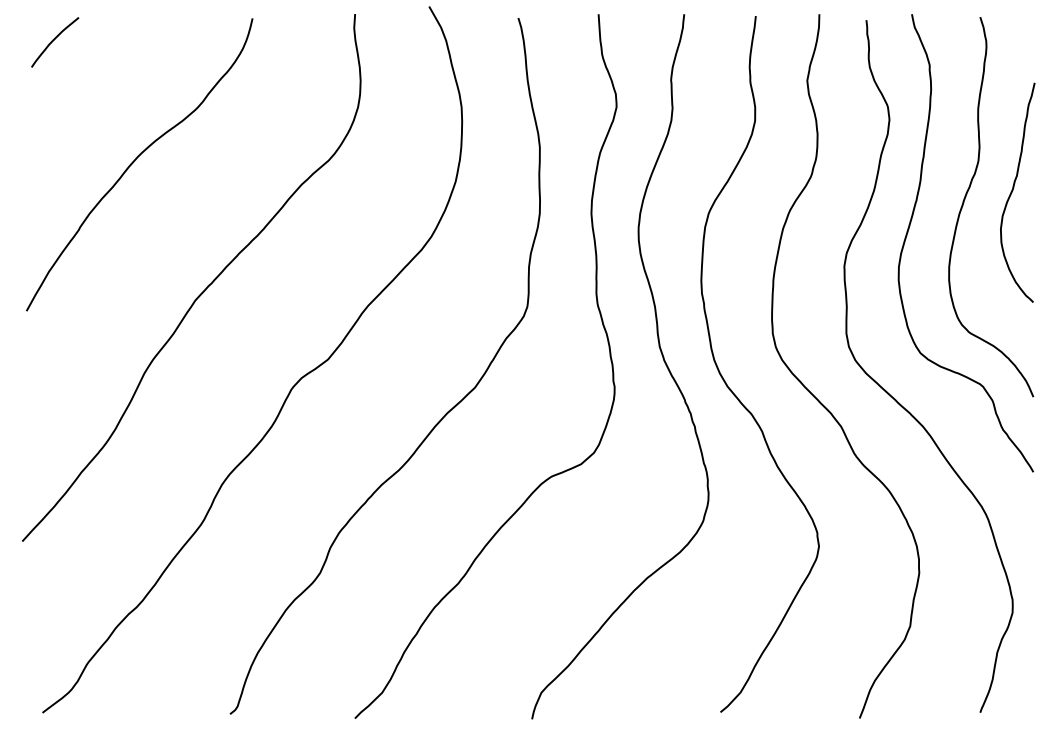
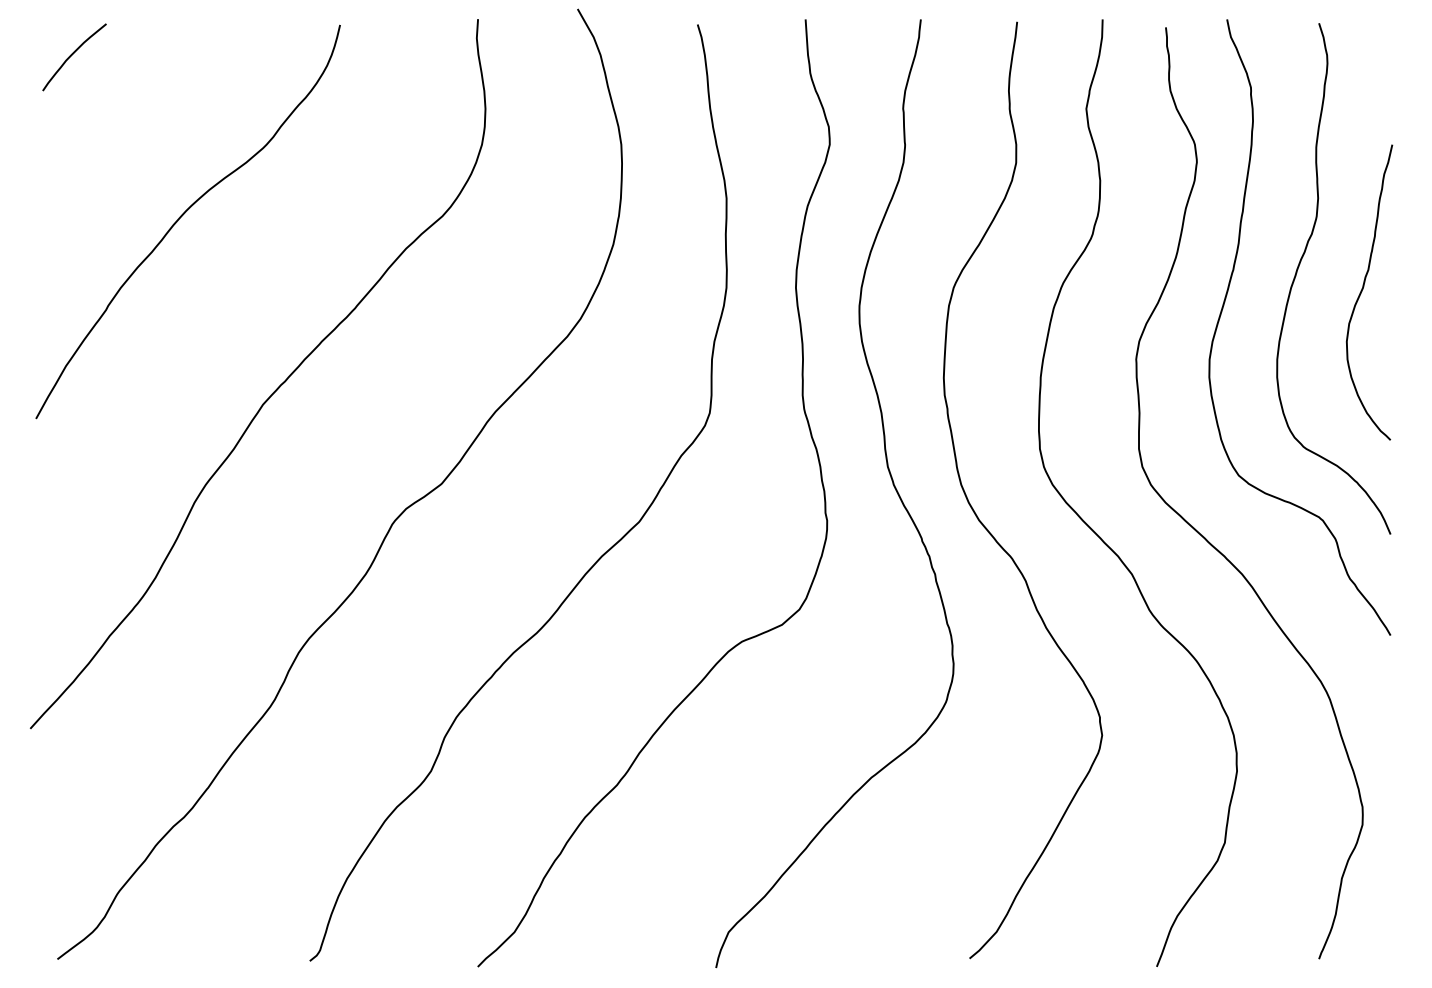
curve: (1013, 190) -> (1363, 289), moved

